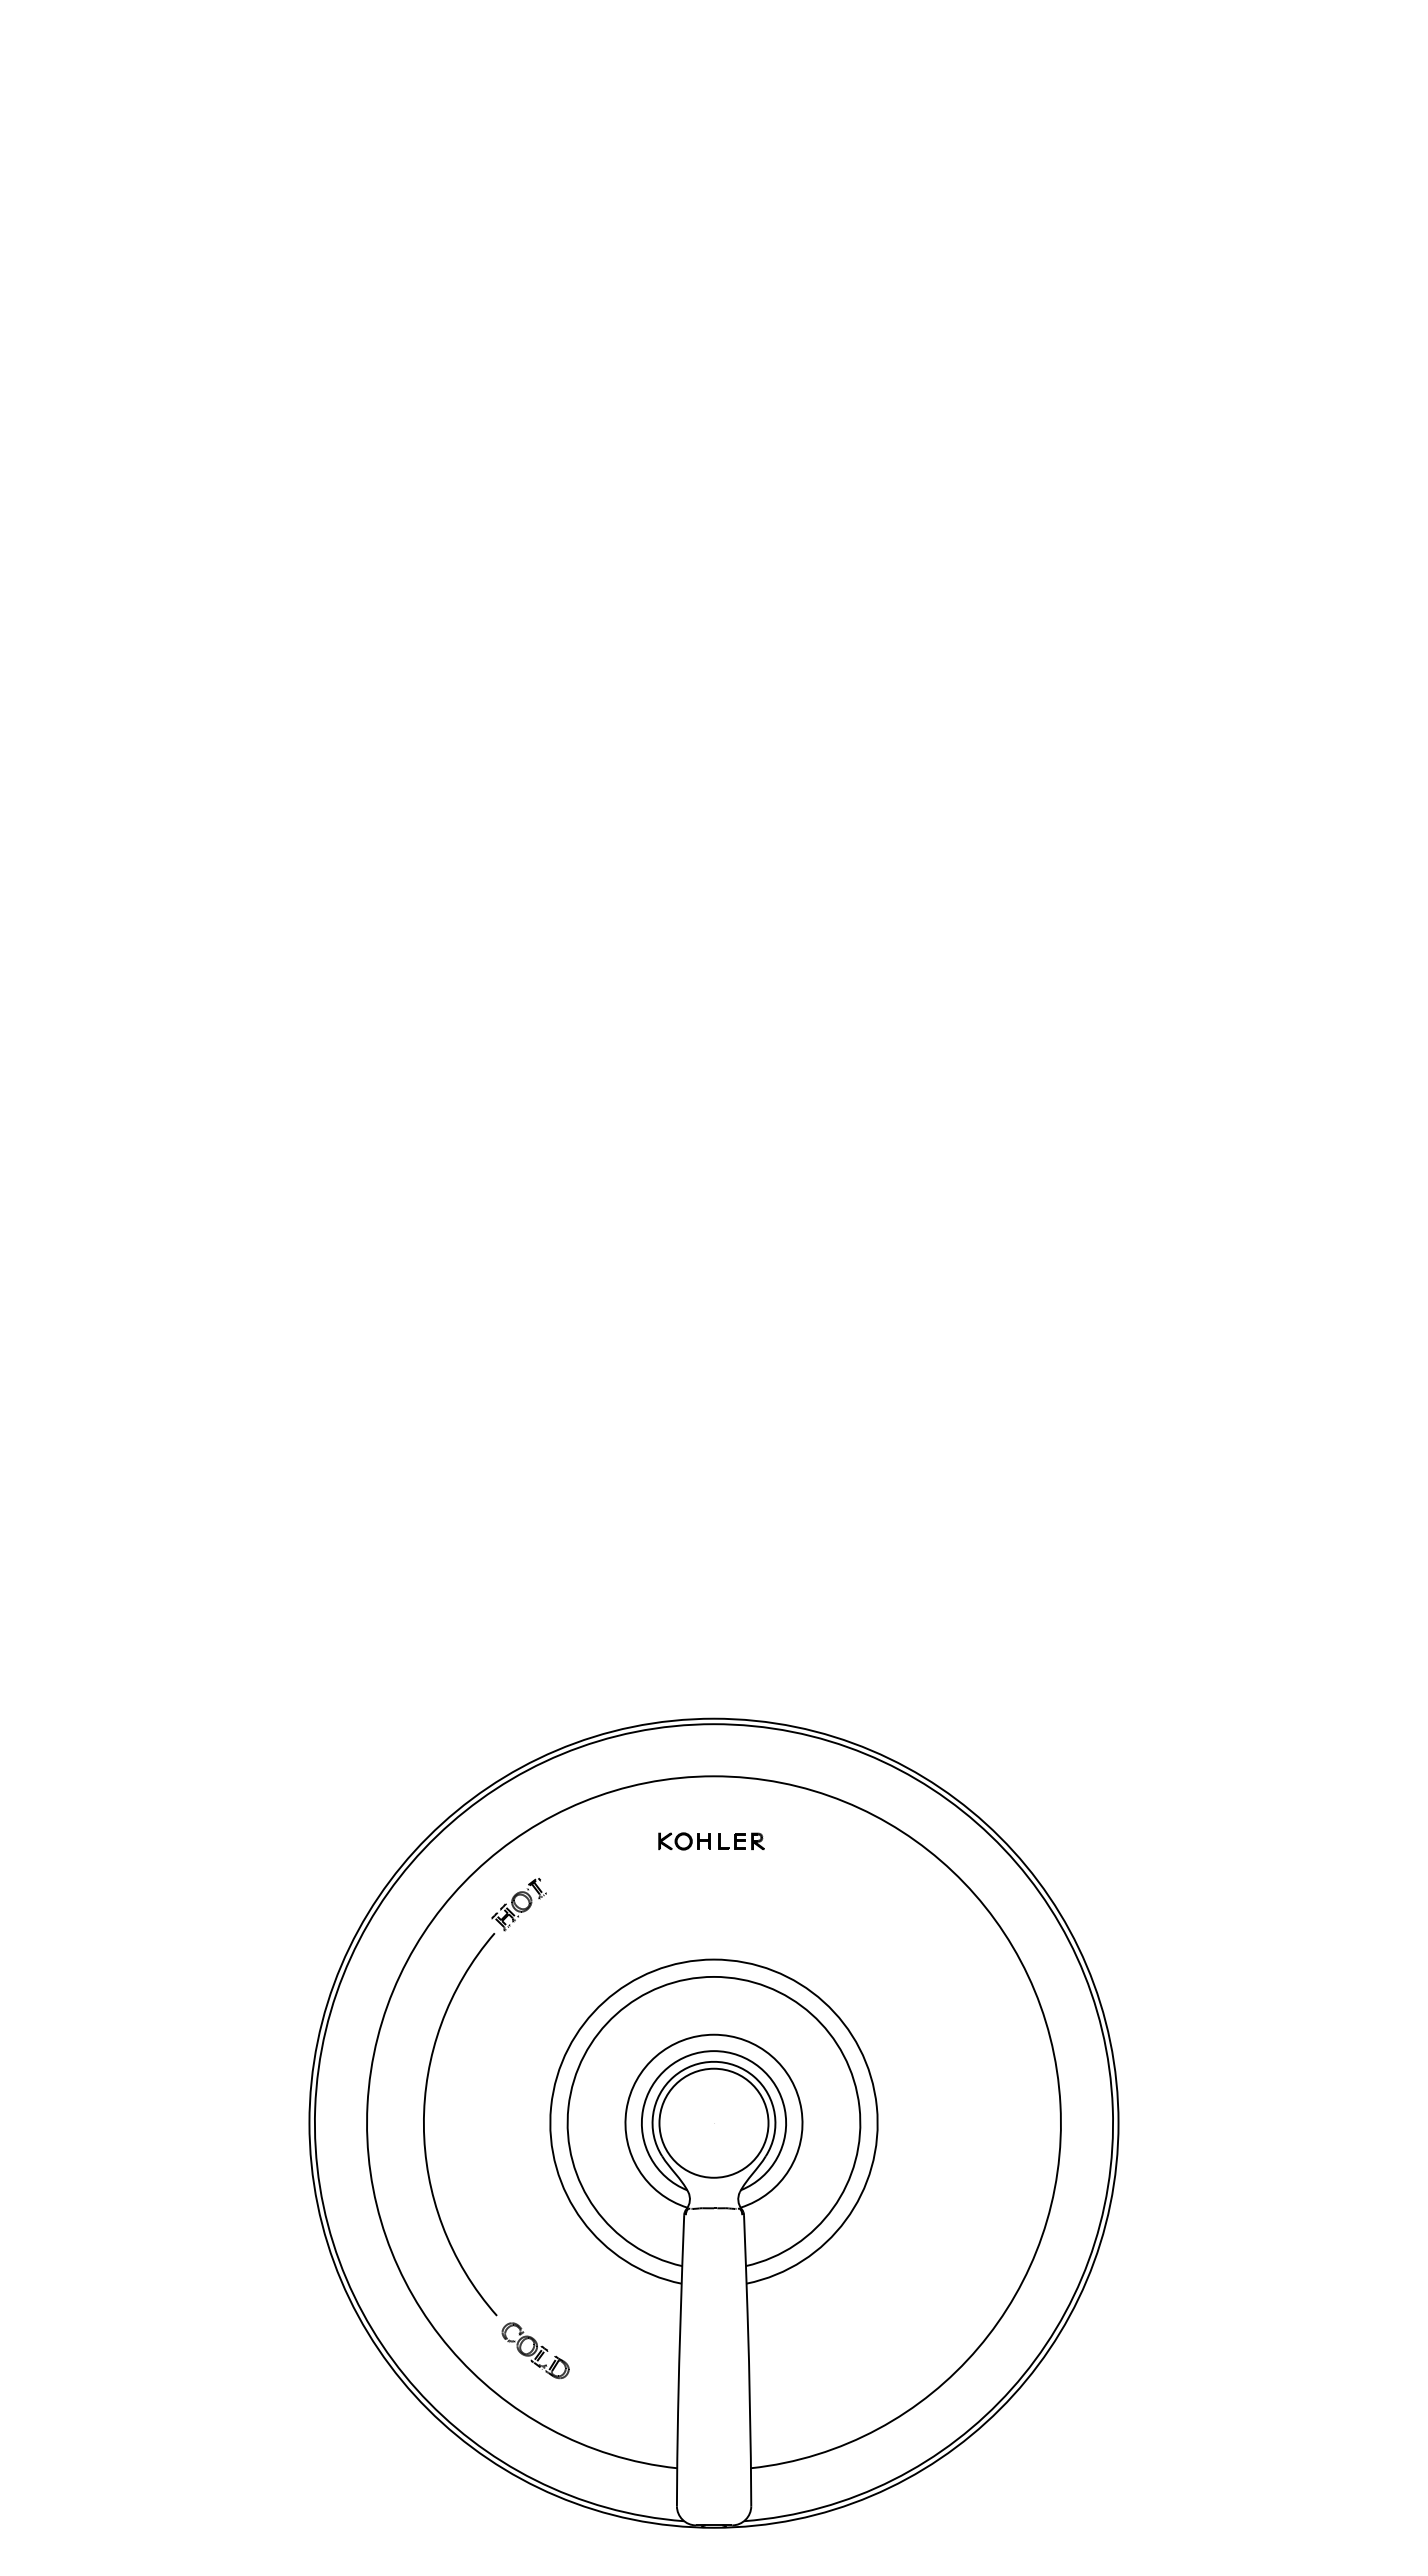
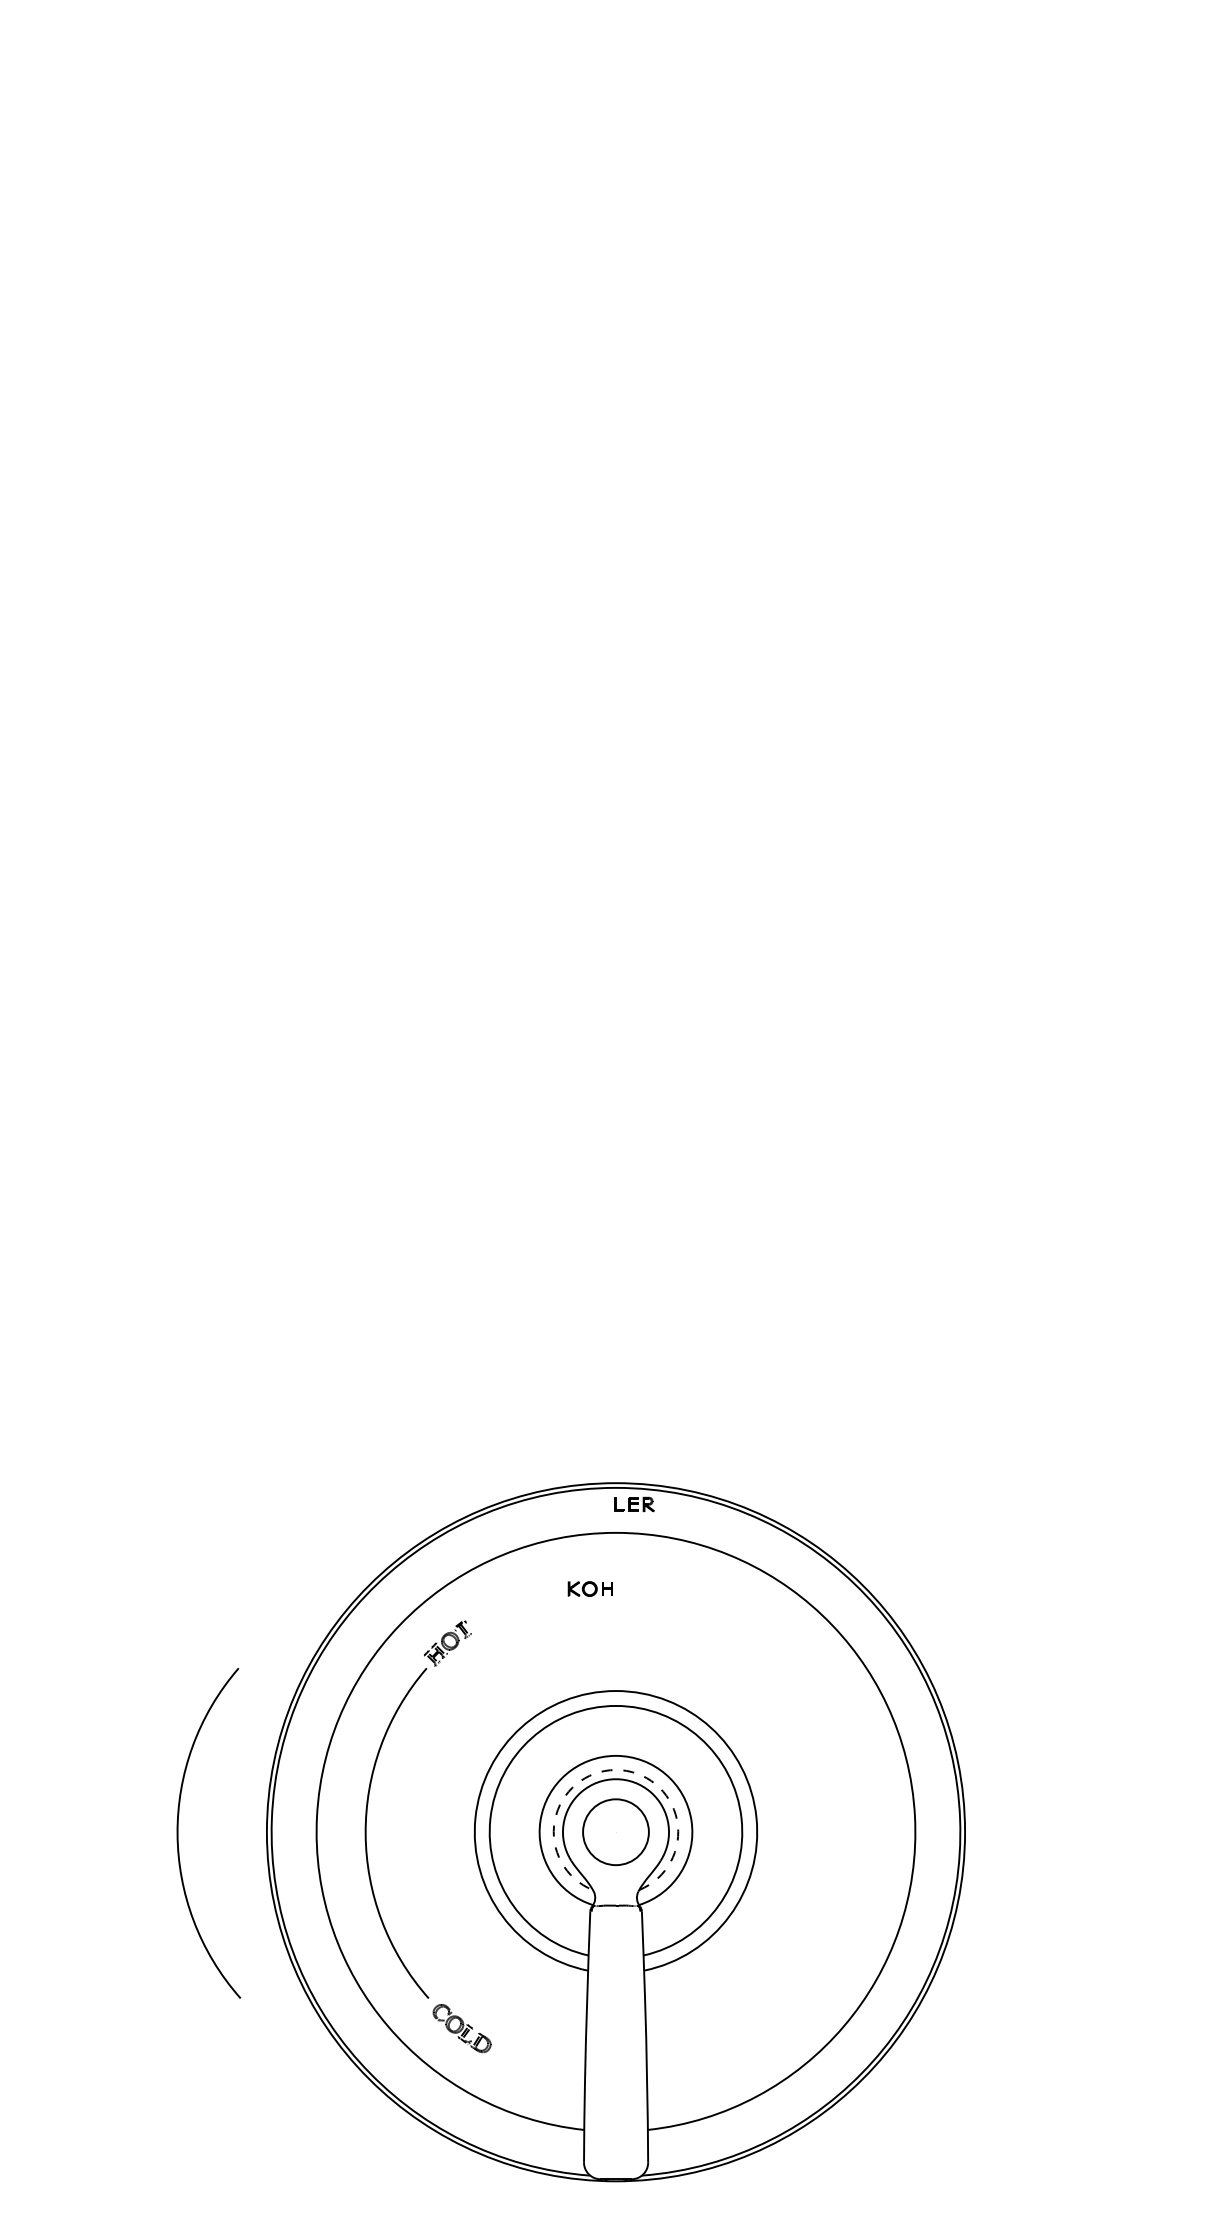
part: (741, 1841) -> (634, 1504), moved
arc: (713, 2051) -> (615, 1770), solid -> dashed
circle: (713, 2122) -> (615, 1831), size x0.7
arc: (206, 2124) -> (178, 1833), added

